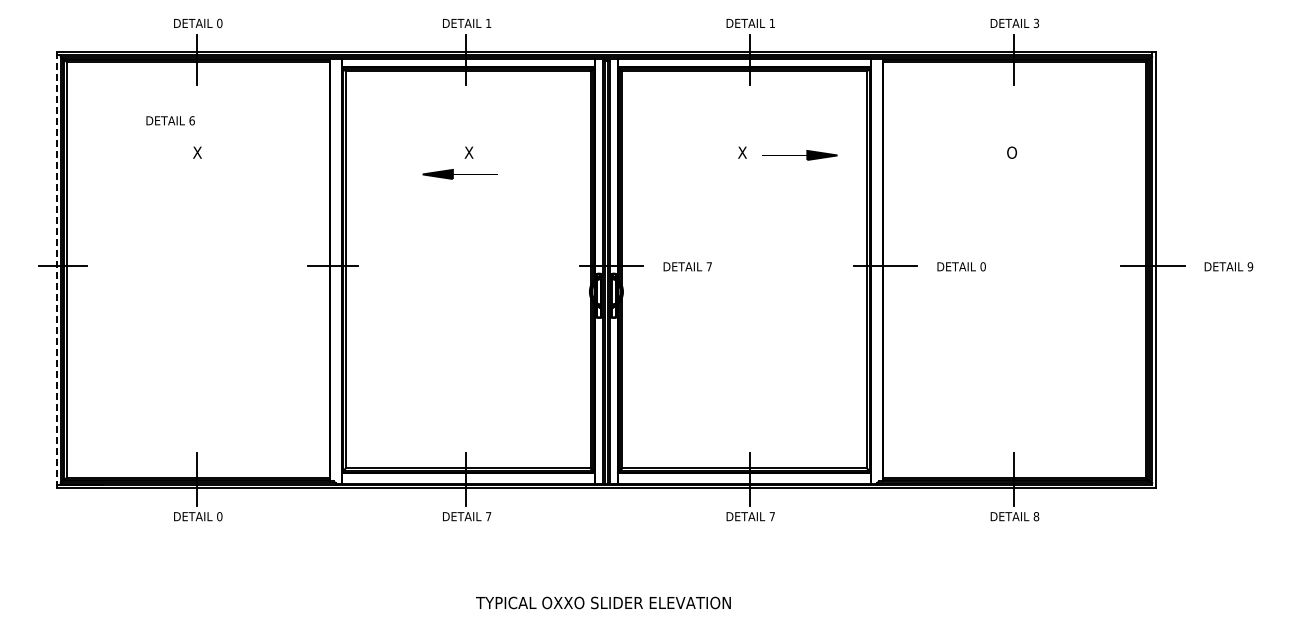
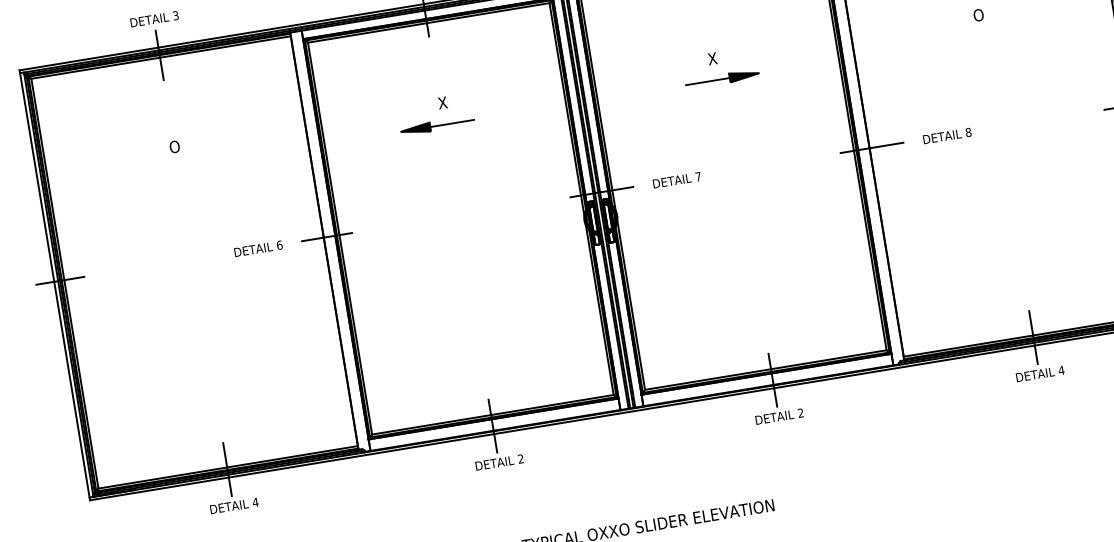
text: (219, 22) -> (175, 14), 0 -> 3
text: (170, 120) -> (258, 248), moved
text: (197, 152) -> (174, 146), X -> O
part: (799, 155) -> (722, 79), moved
text: (982, 266) -> (967, 132), 0 -> 8
line: (56, 269) -> (54, 284), dashed -> solid
text: (219, 516) -> (255, 502), 0 -> 4
text: (488, 516) -> (520, 458), 7 -> 2
text: (771, 516) -> (800, 413), 7 -> 2
text: (1036, 516) -> (1061, 370), 8 -> 4

